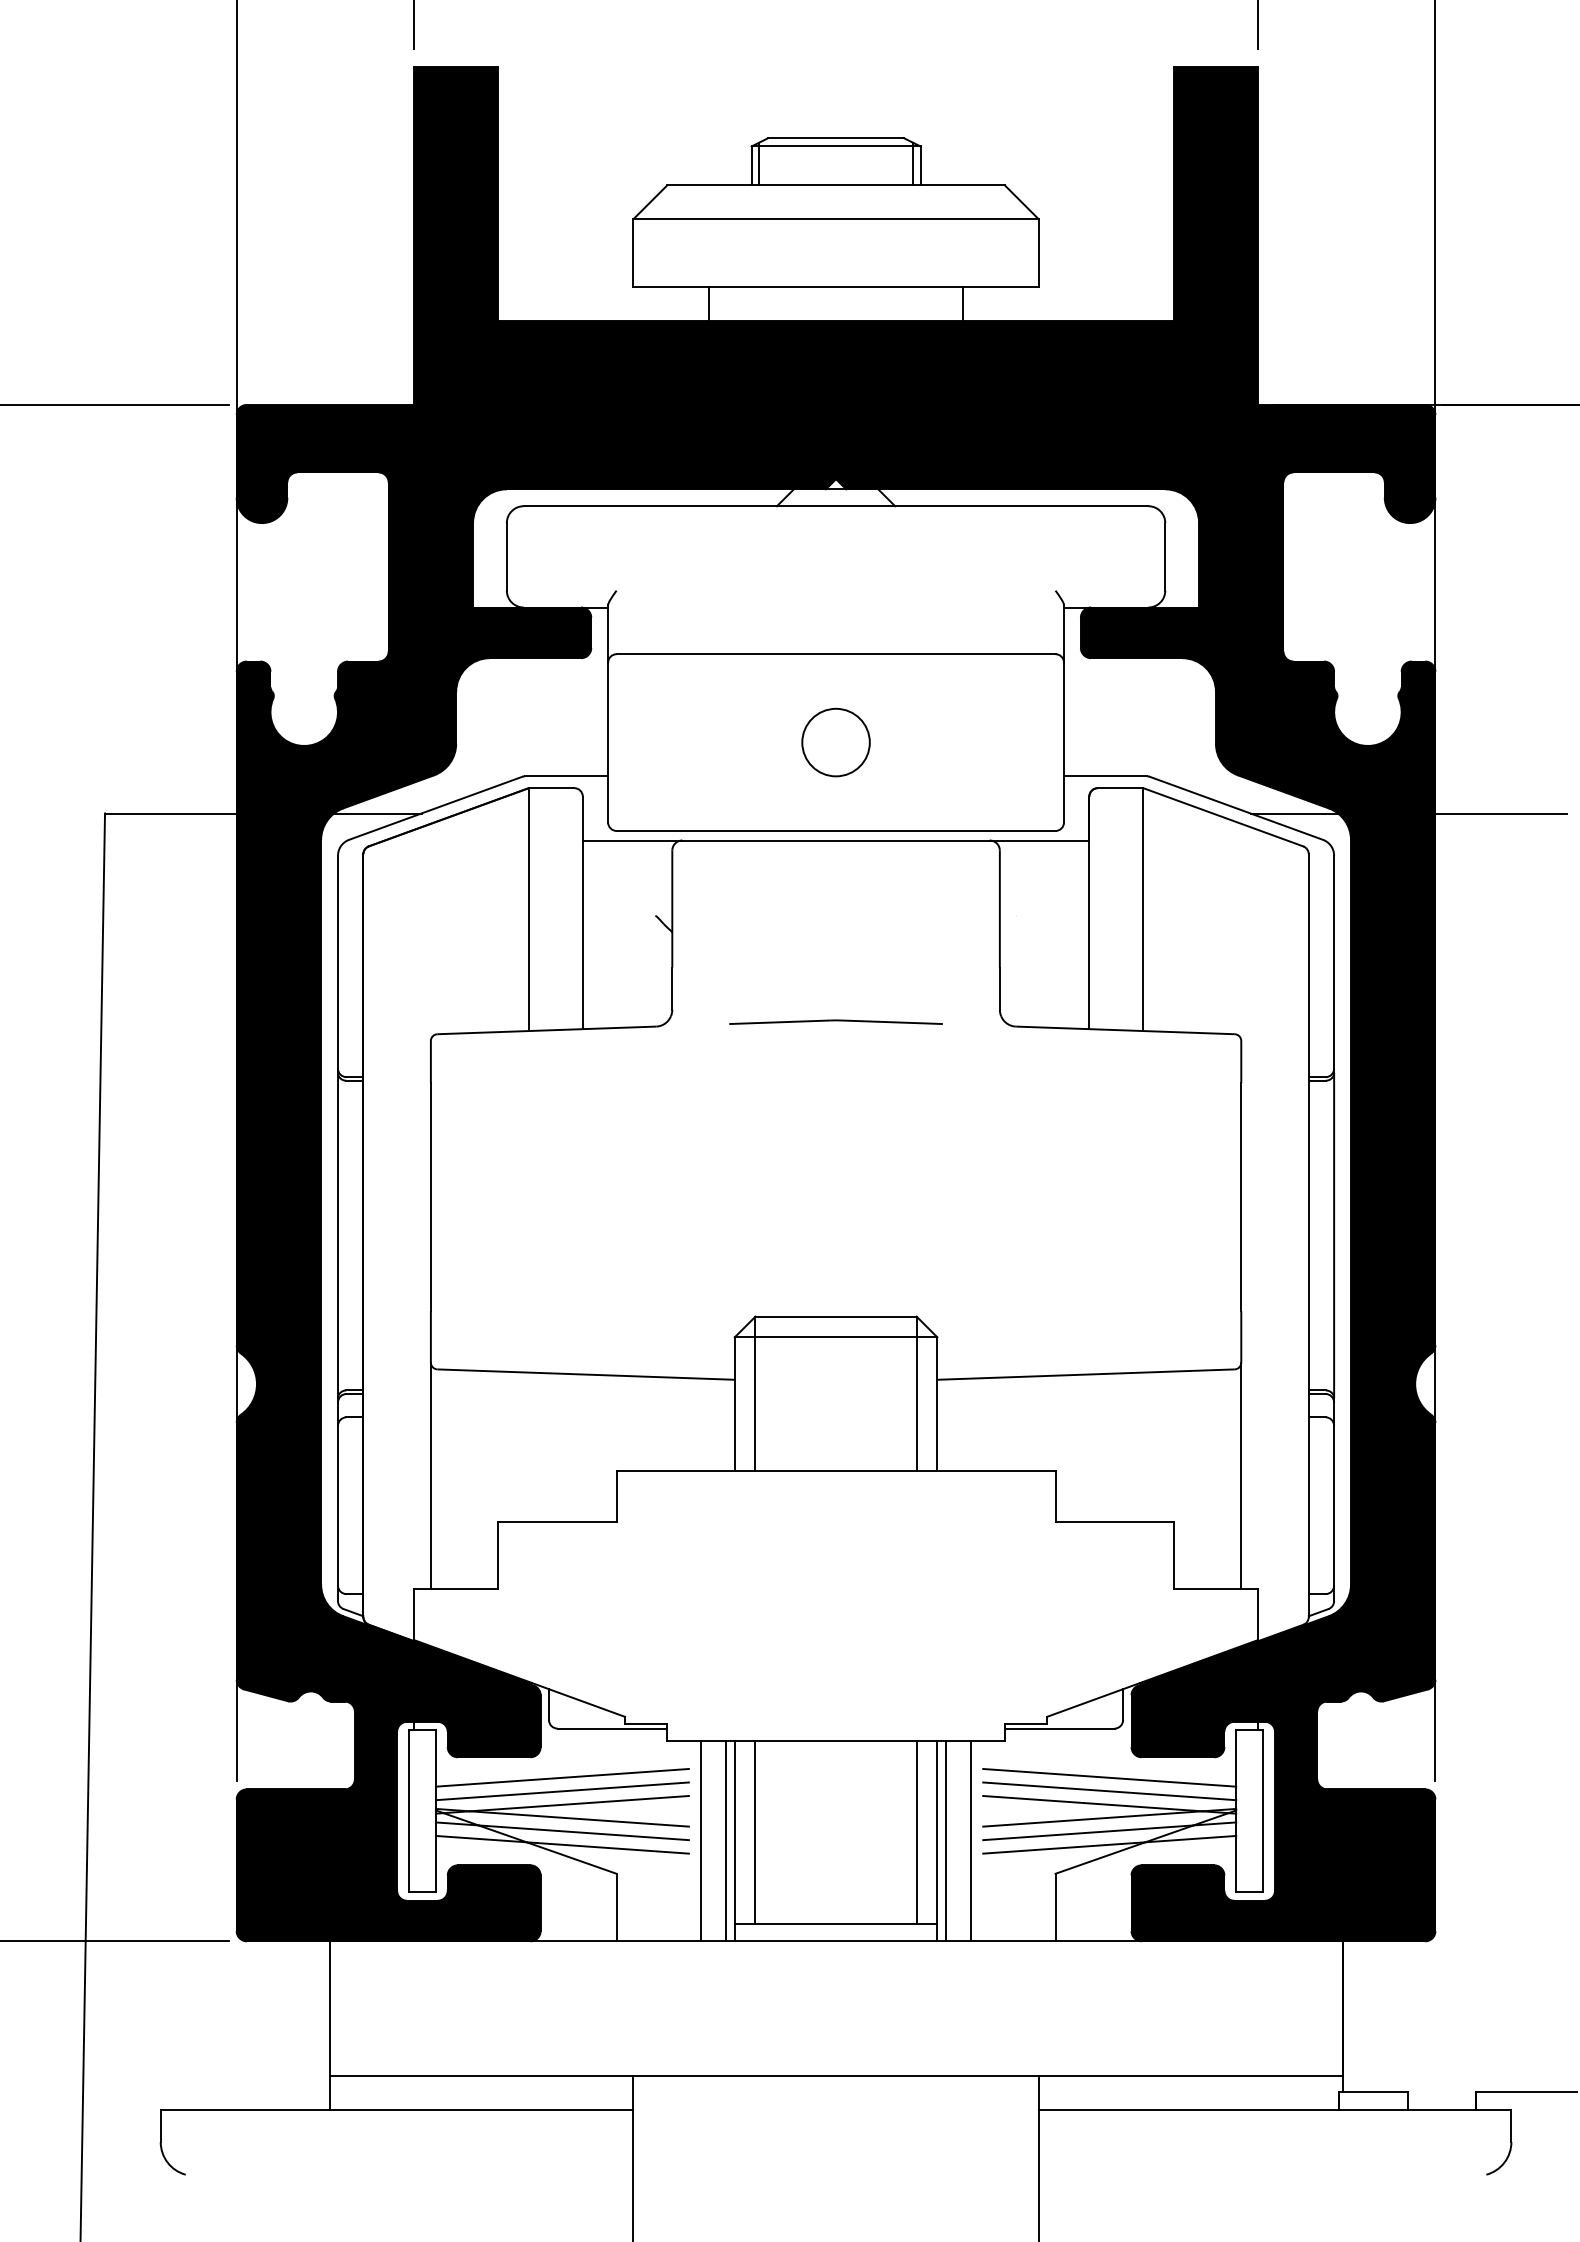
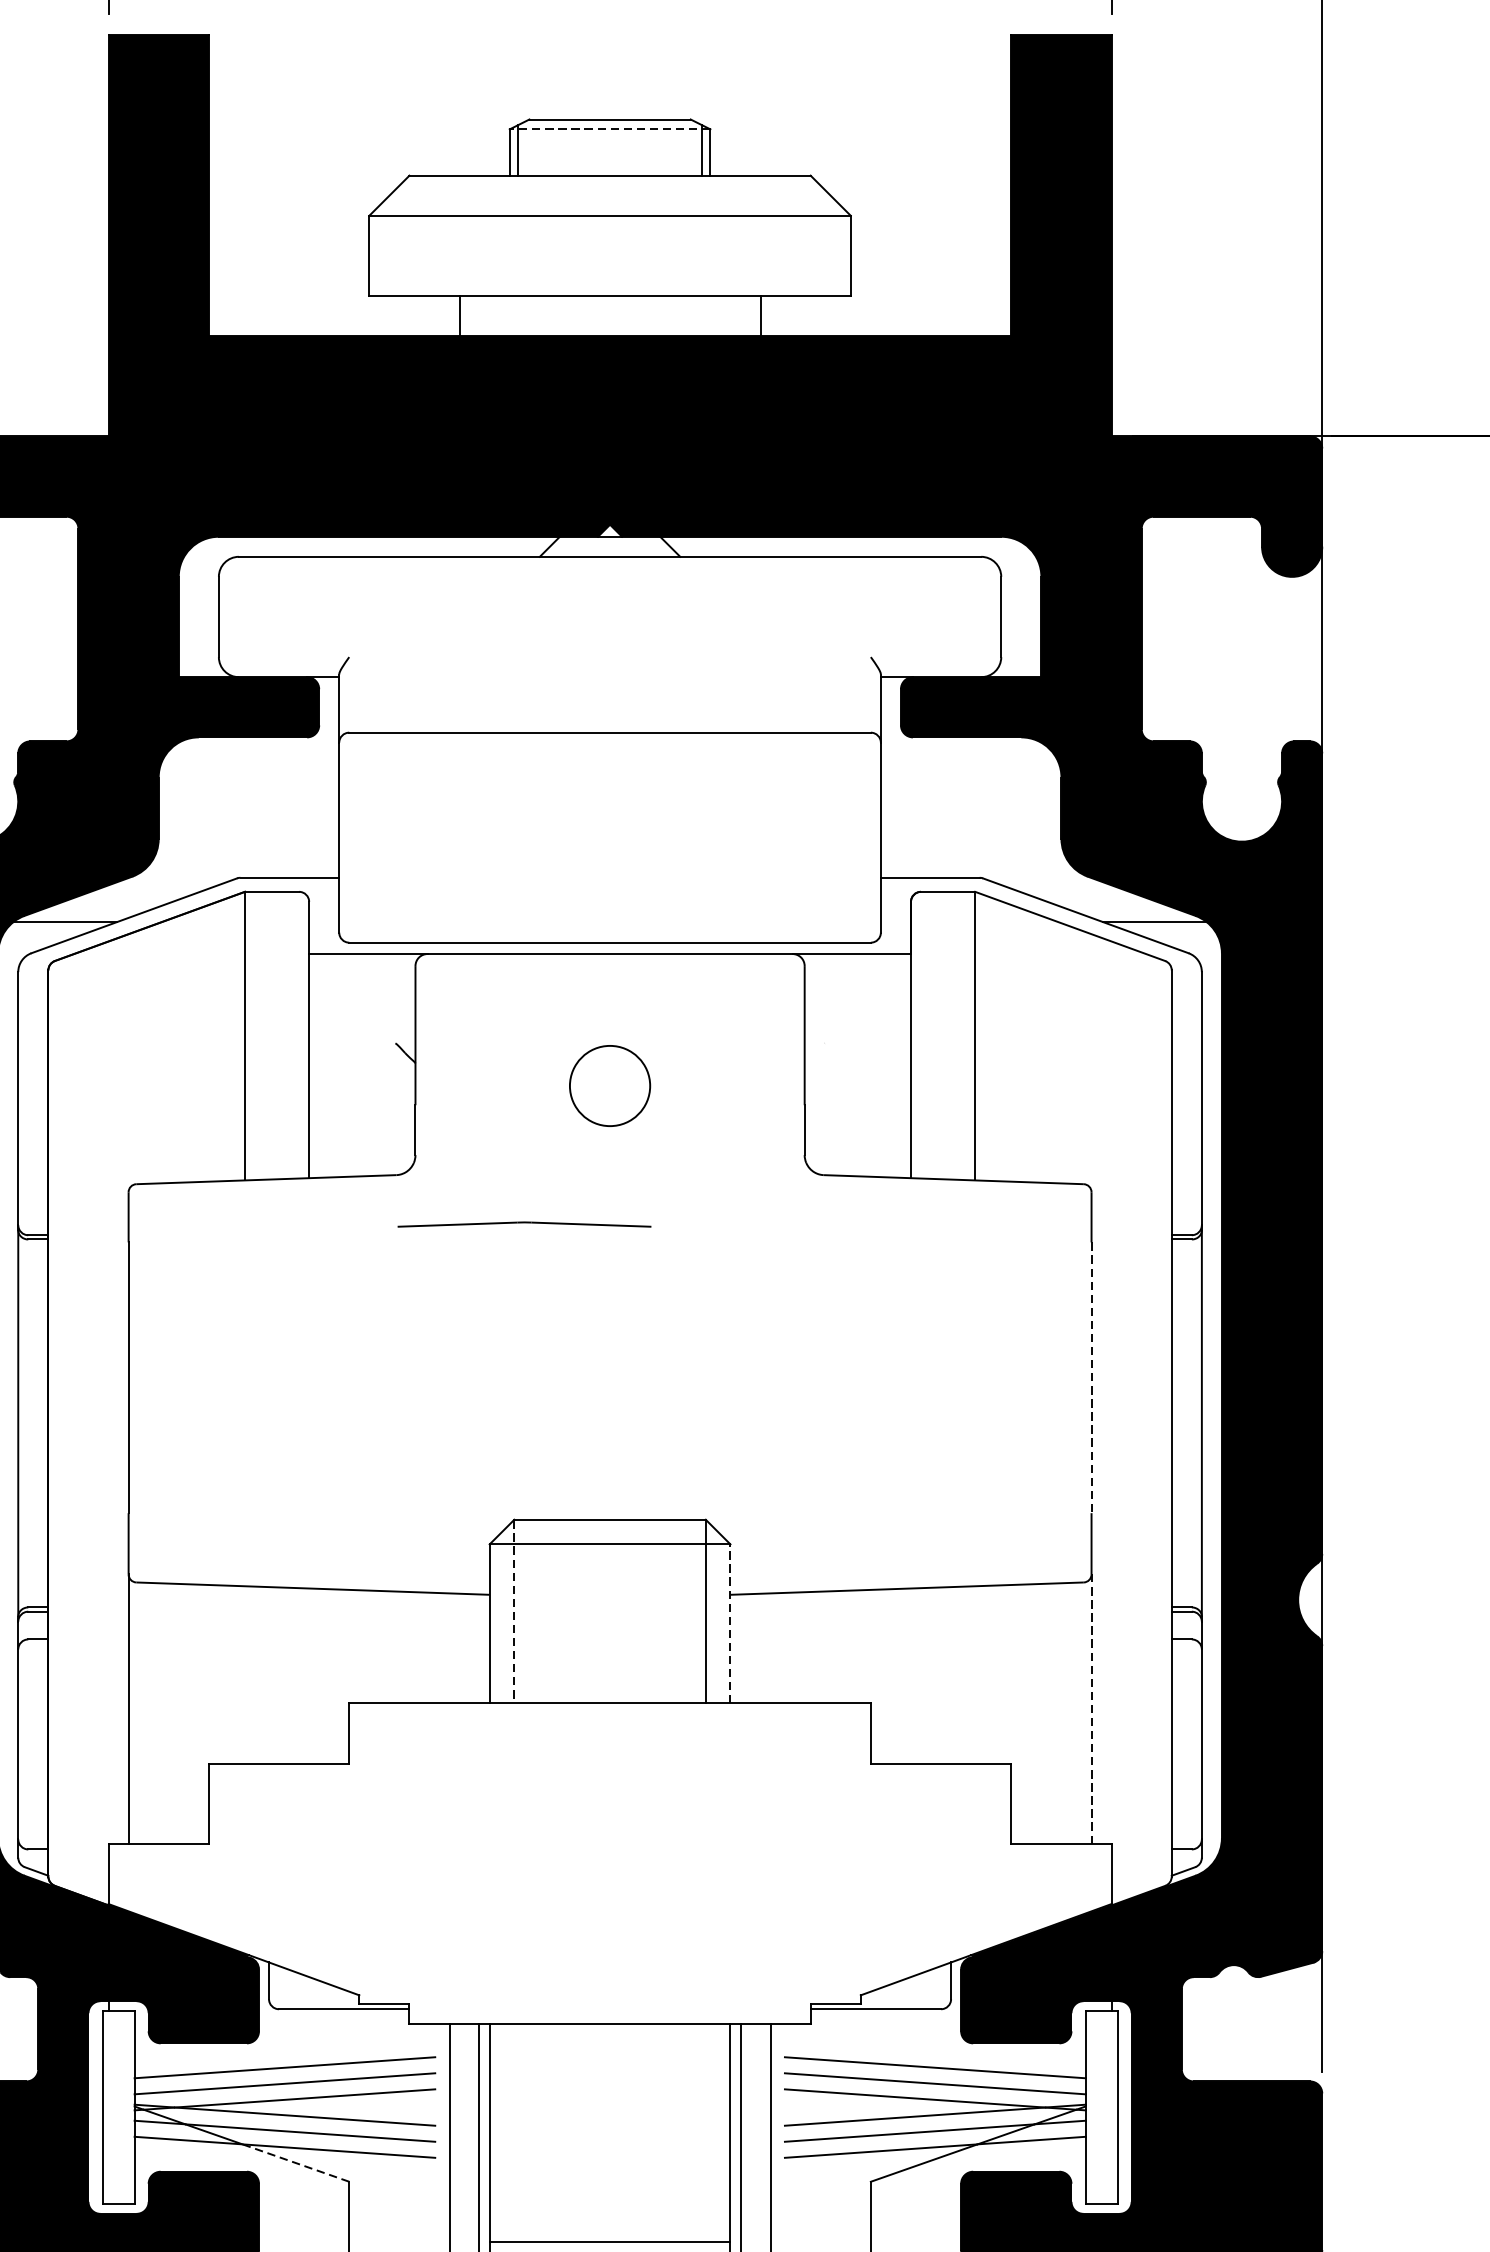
line: (835, 146) -> (609, 129), solid -> dashed
circle: (835, 742) -> (609, 1085), moved
line: (1501, 813) -> (1400, 921), removed
part: (835, 1021) -> (523, 1223), moved
line: (1241, 1197) -> (1091, 1378), solid -> dashed
line: (754, 1394) -> (513, 1612), solid -> dashed
line: (937, 1404) -> (730, 1624), solid -> dashed
line: (1241, 1475) -> (1091, 1708), solid -> dashed
line: (754, 1832) -> (513, 2132), removed
line: (917, 1832) -> (706, 2132), removed
line: (571, 1857) -> (295, 2162), solid -> dashed

